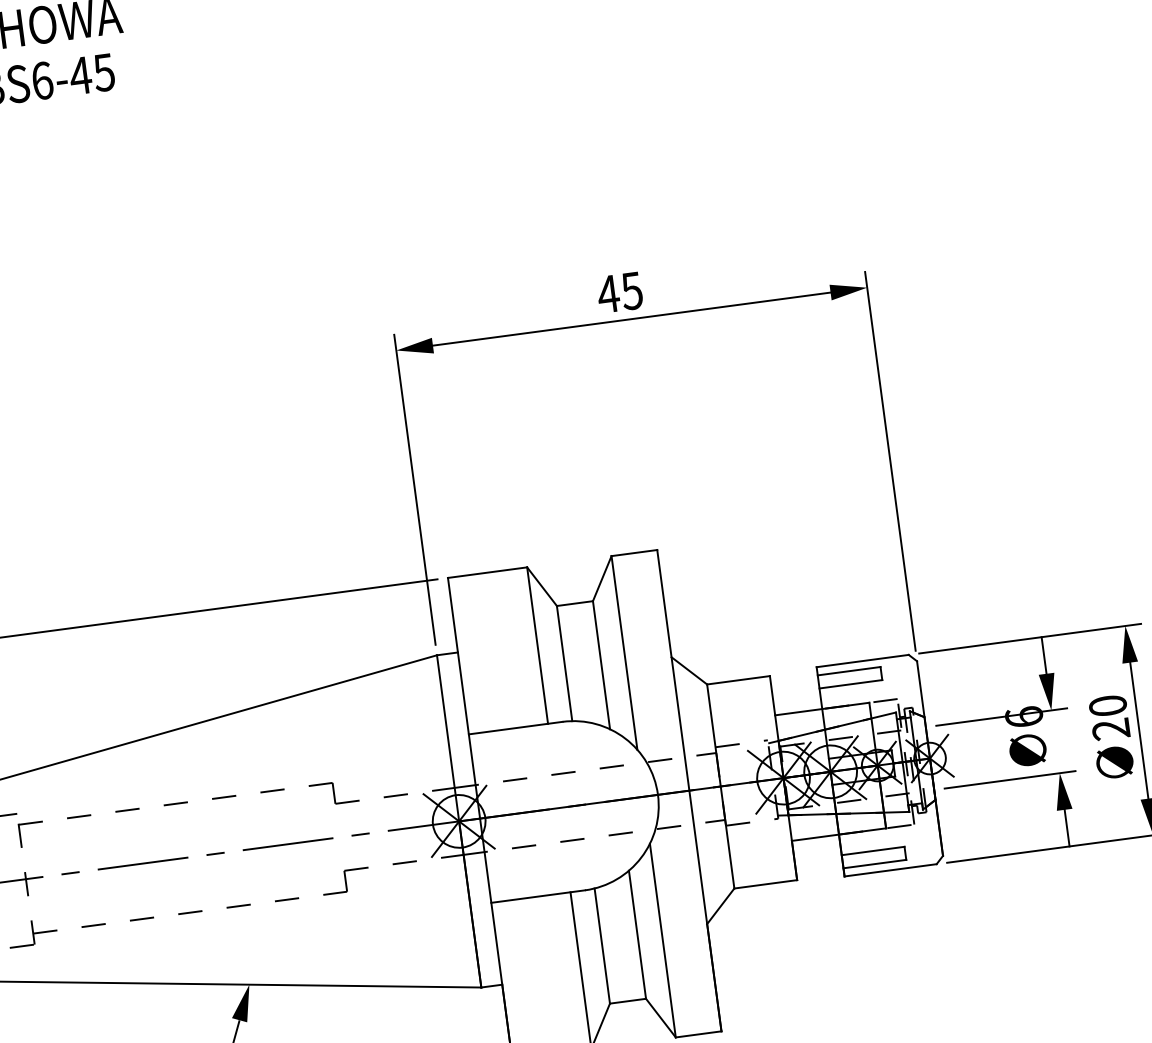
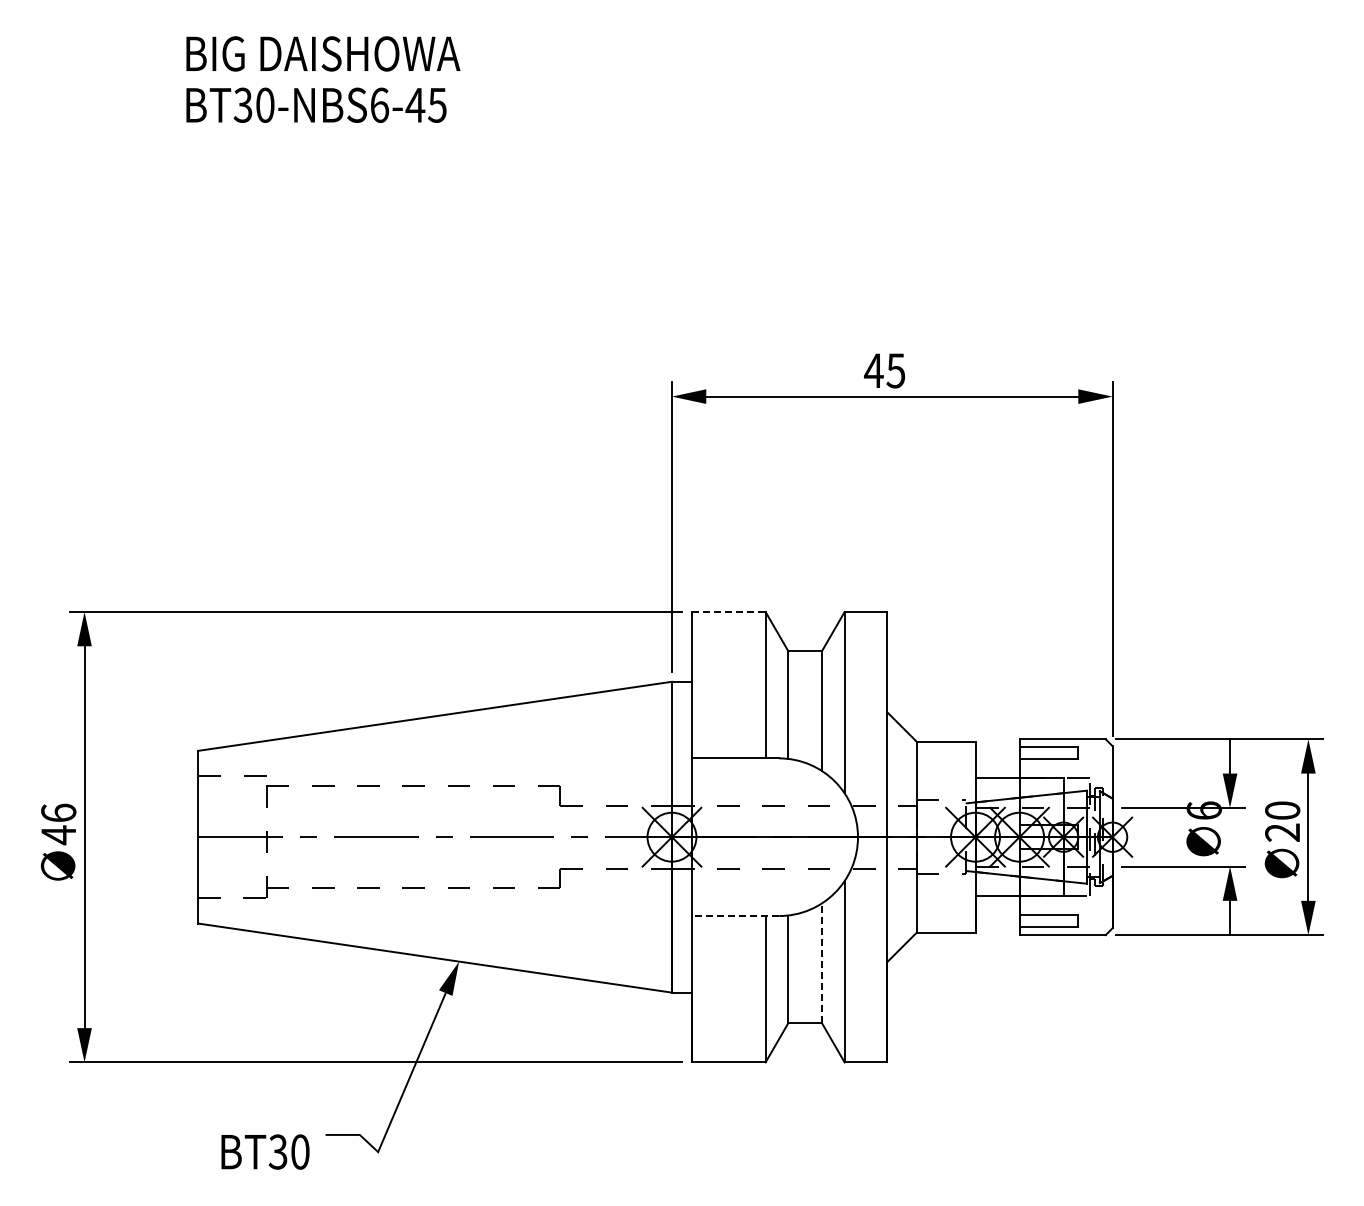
line: (488, 573) -> (729, 612), solid -> dashed
line: (538, 897) -> (735, 916), solid -> dashed
line: (638, 934) -> (822, 963), solid -> dashed

